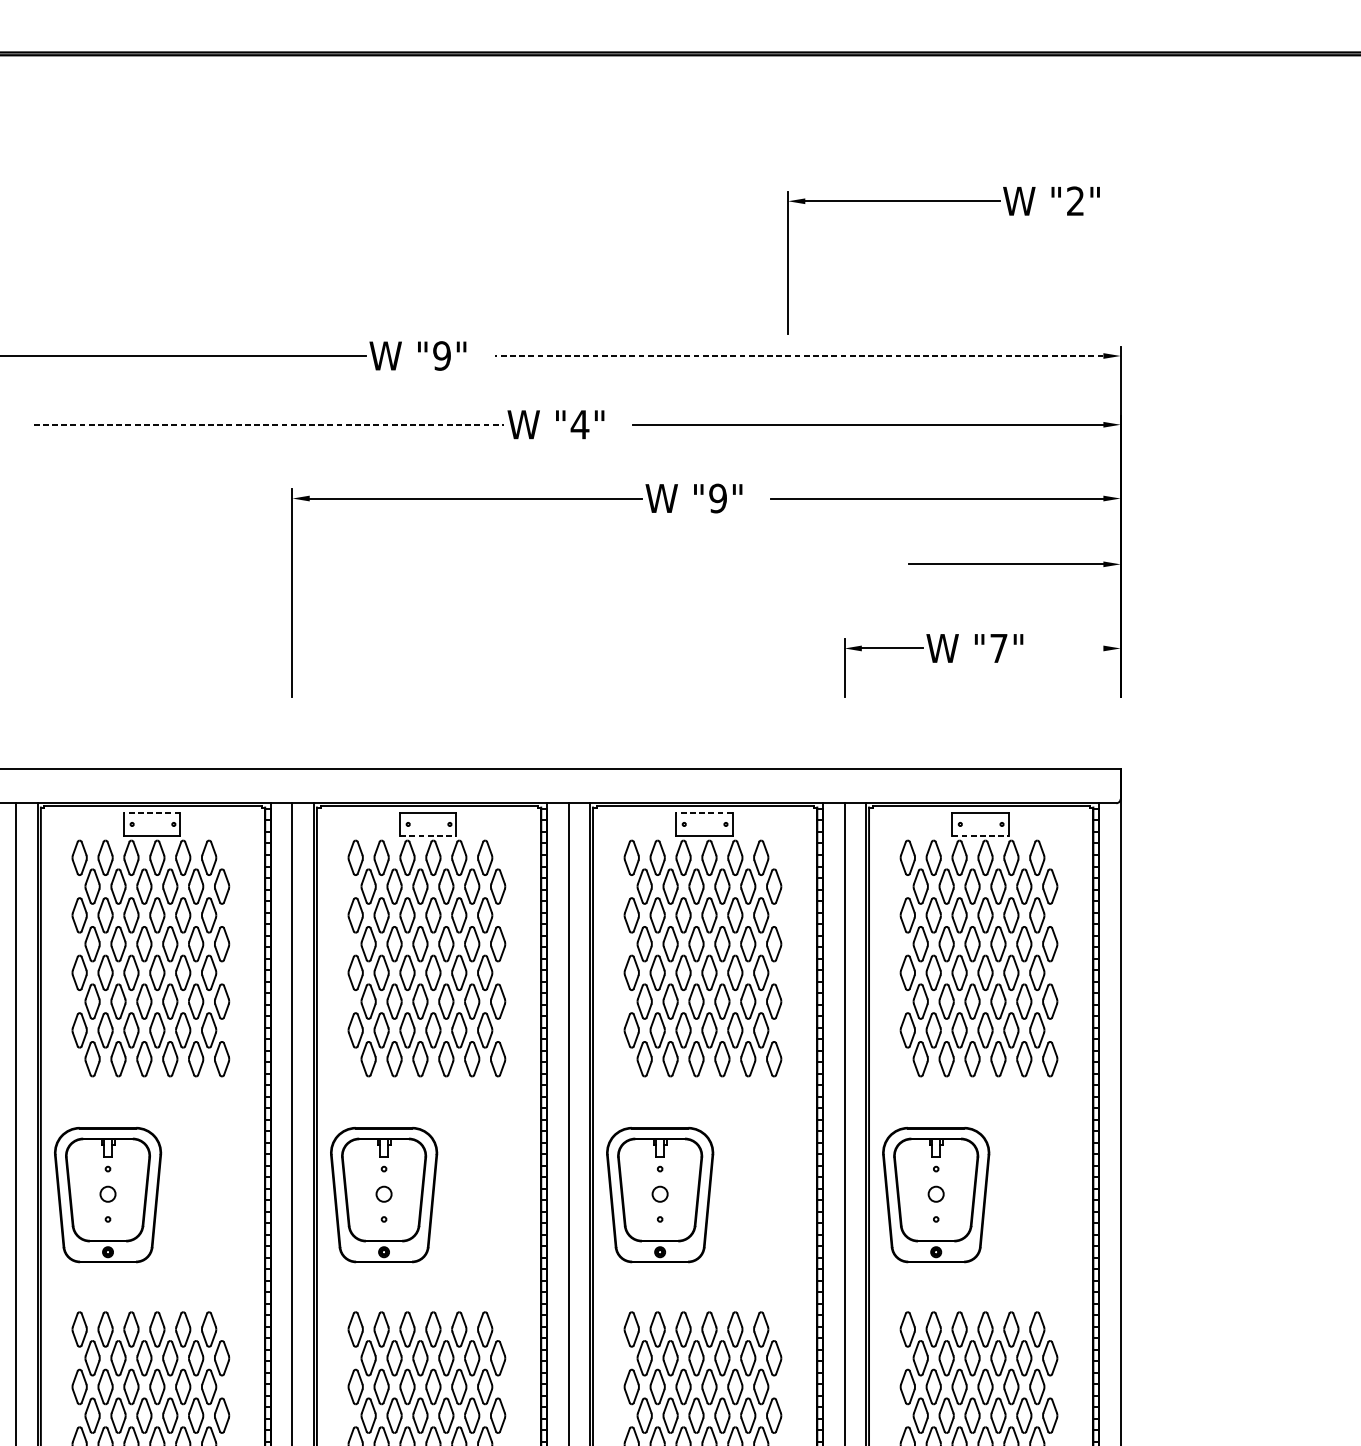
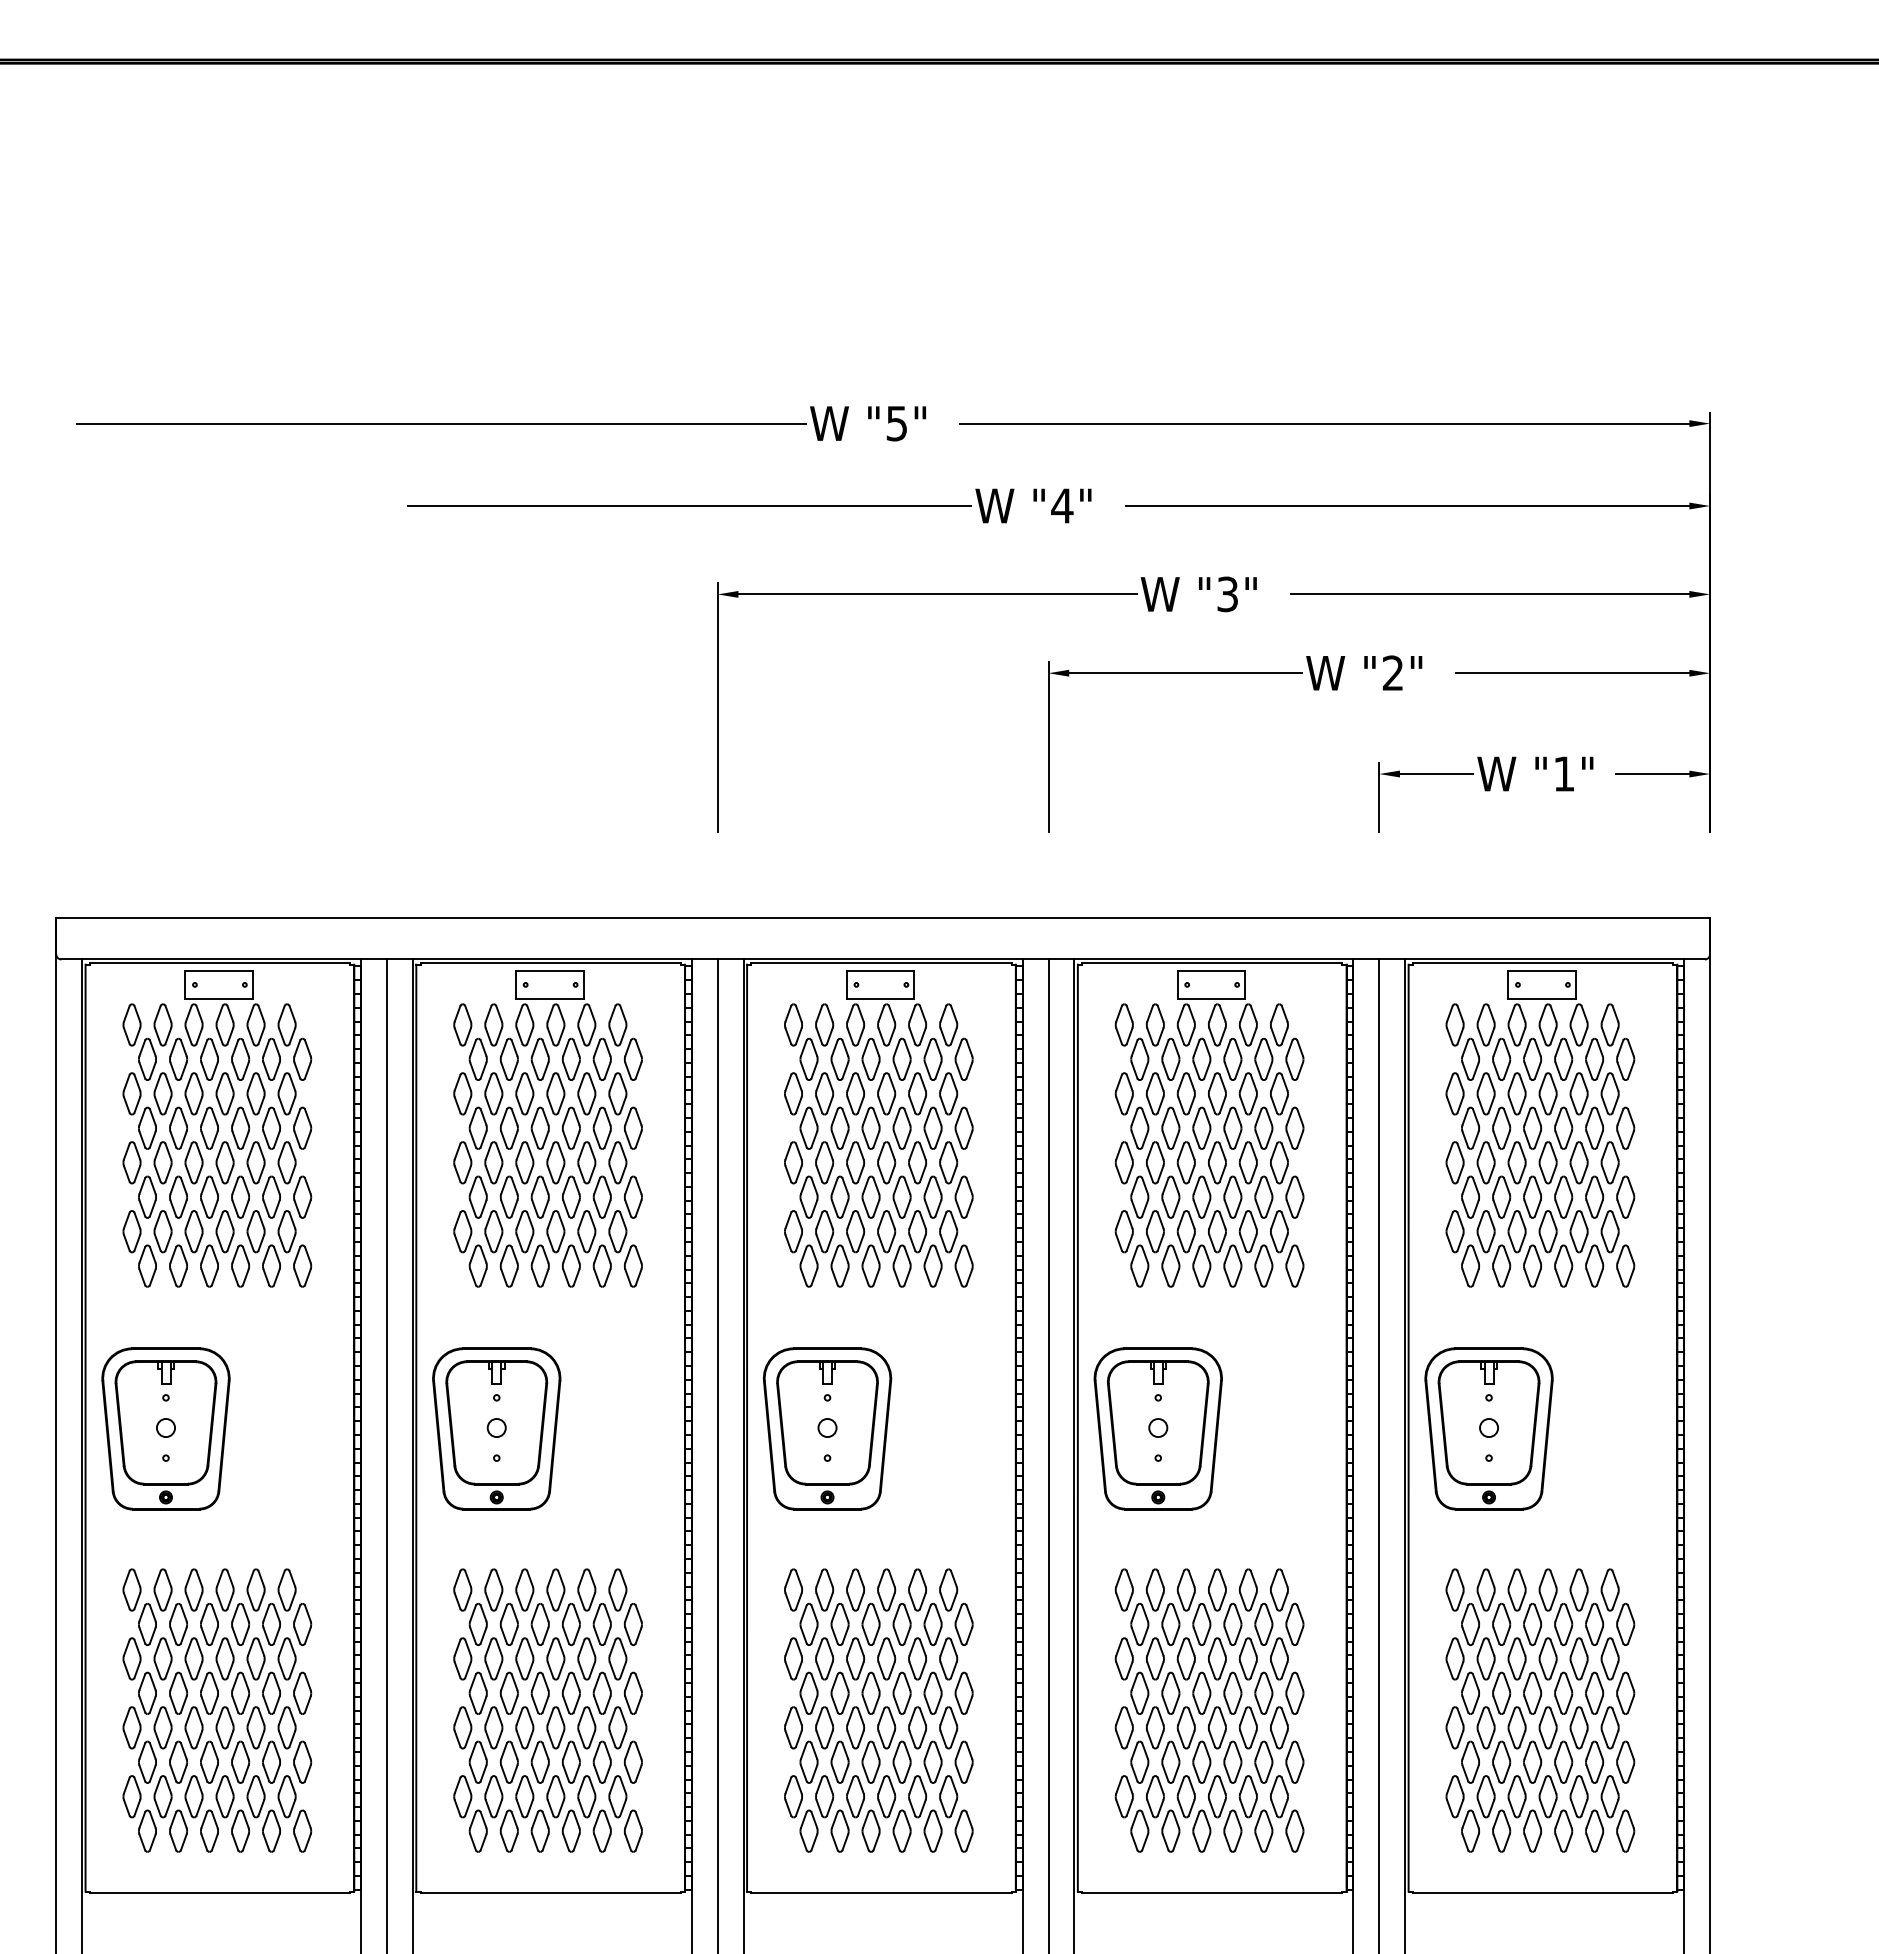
part: (944, 201) -> (1235, 673), moved
text: (441, 355) -> (896, 423), "9" -> "5"
line: (798, 355) -> (1324, 423), dashed -> solid
line: (268, 425) -> (689, 506), dashed -> solid
text: (717, 498) -> (1227, 594), "9" -> "3"
text: (999, 648) -> (1564, 773), "7" -> "1"
line: (1072, 648) -> (1652, 774), added
line: (152, 813) -> (549, 971), dashed -> solid
line: (704, 813) -> (1211, 971), dashed -> solid
line: (428, 835) -> (880, 998), dashed -> solid
line: (980, 835) -> (1542, 998), dashed -> solid

